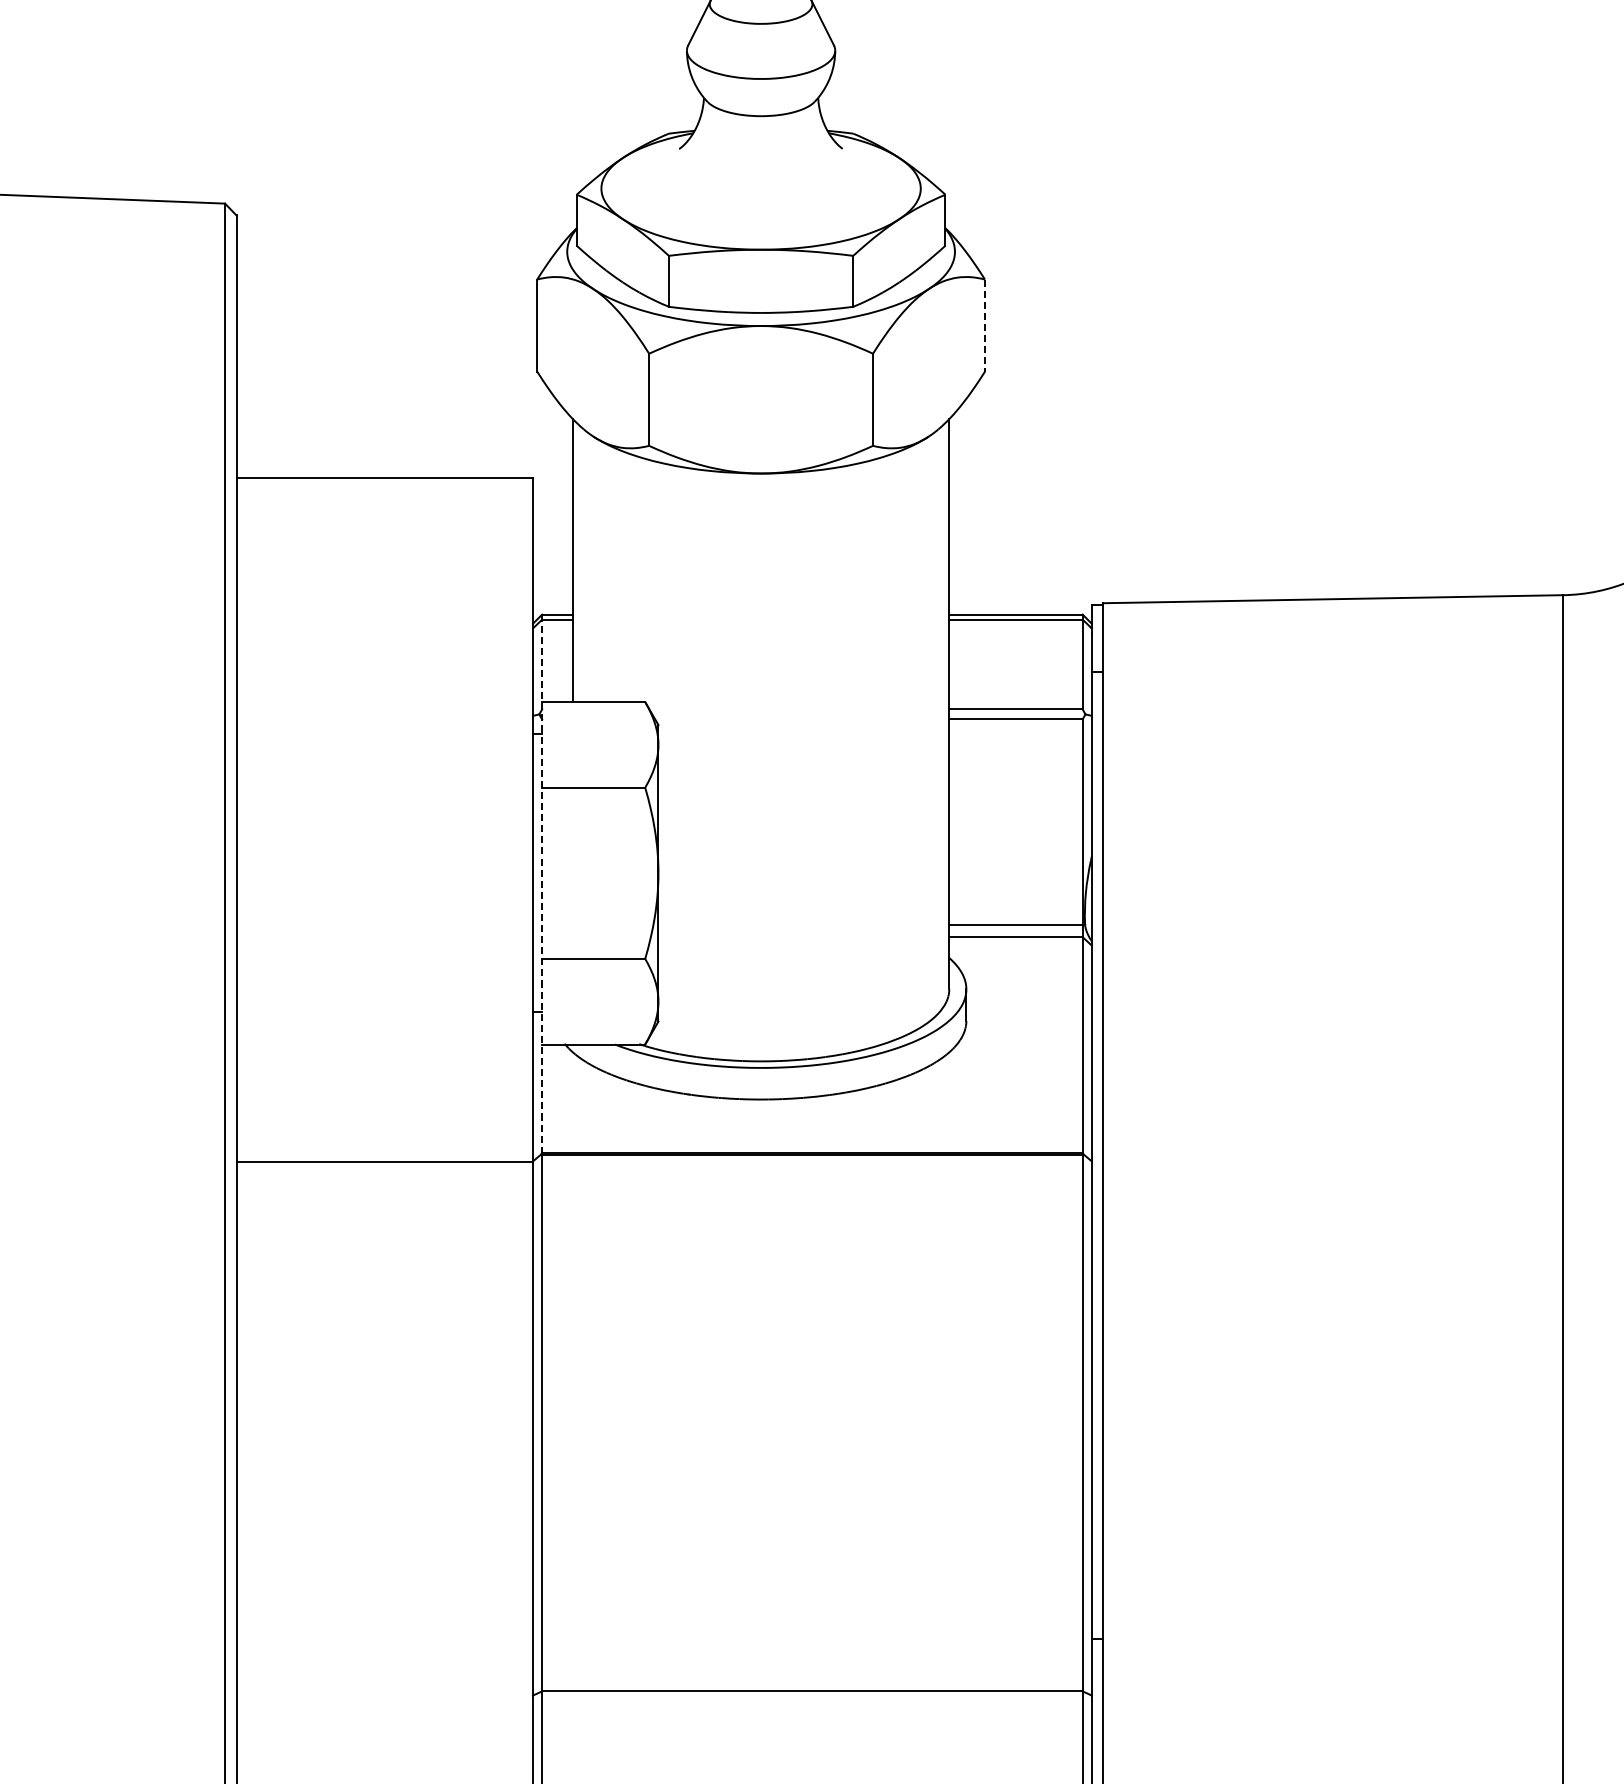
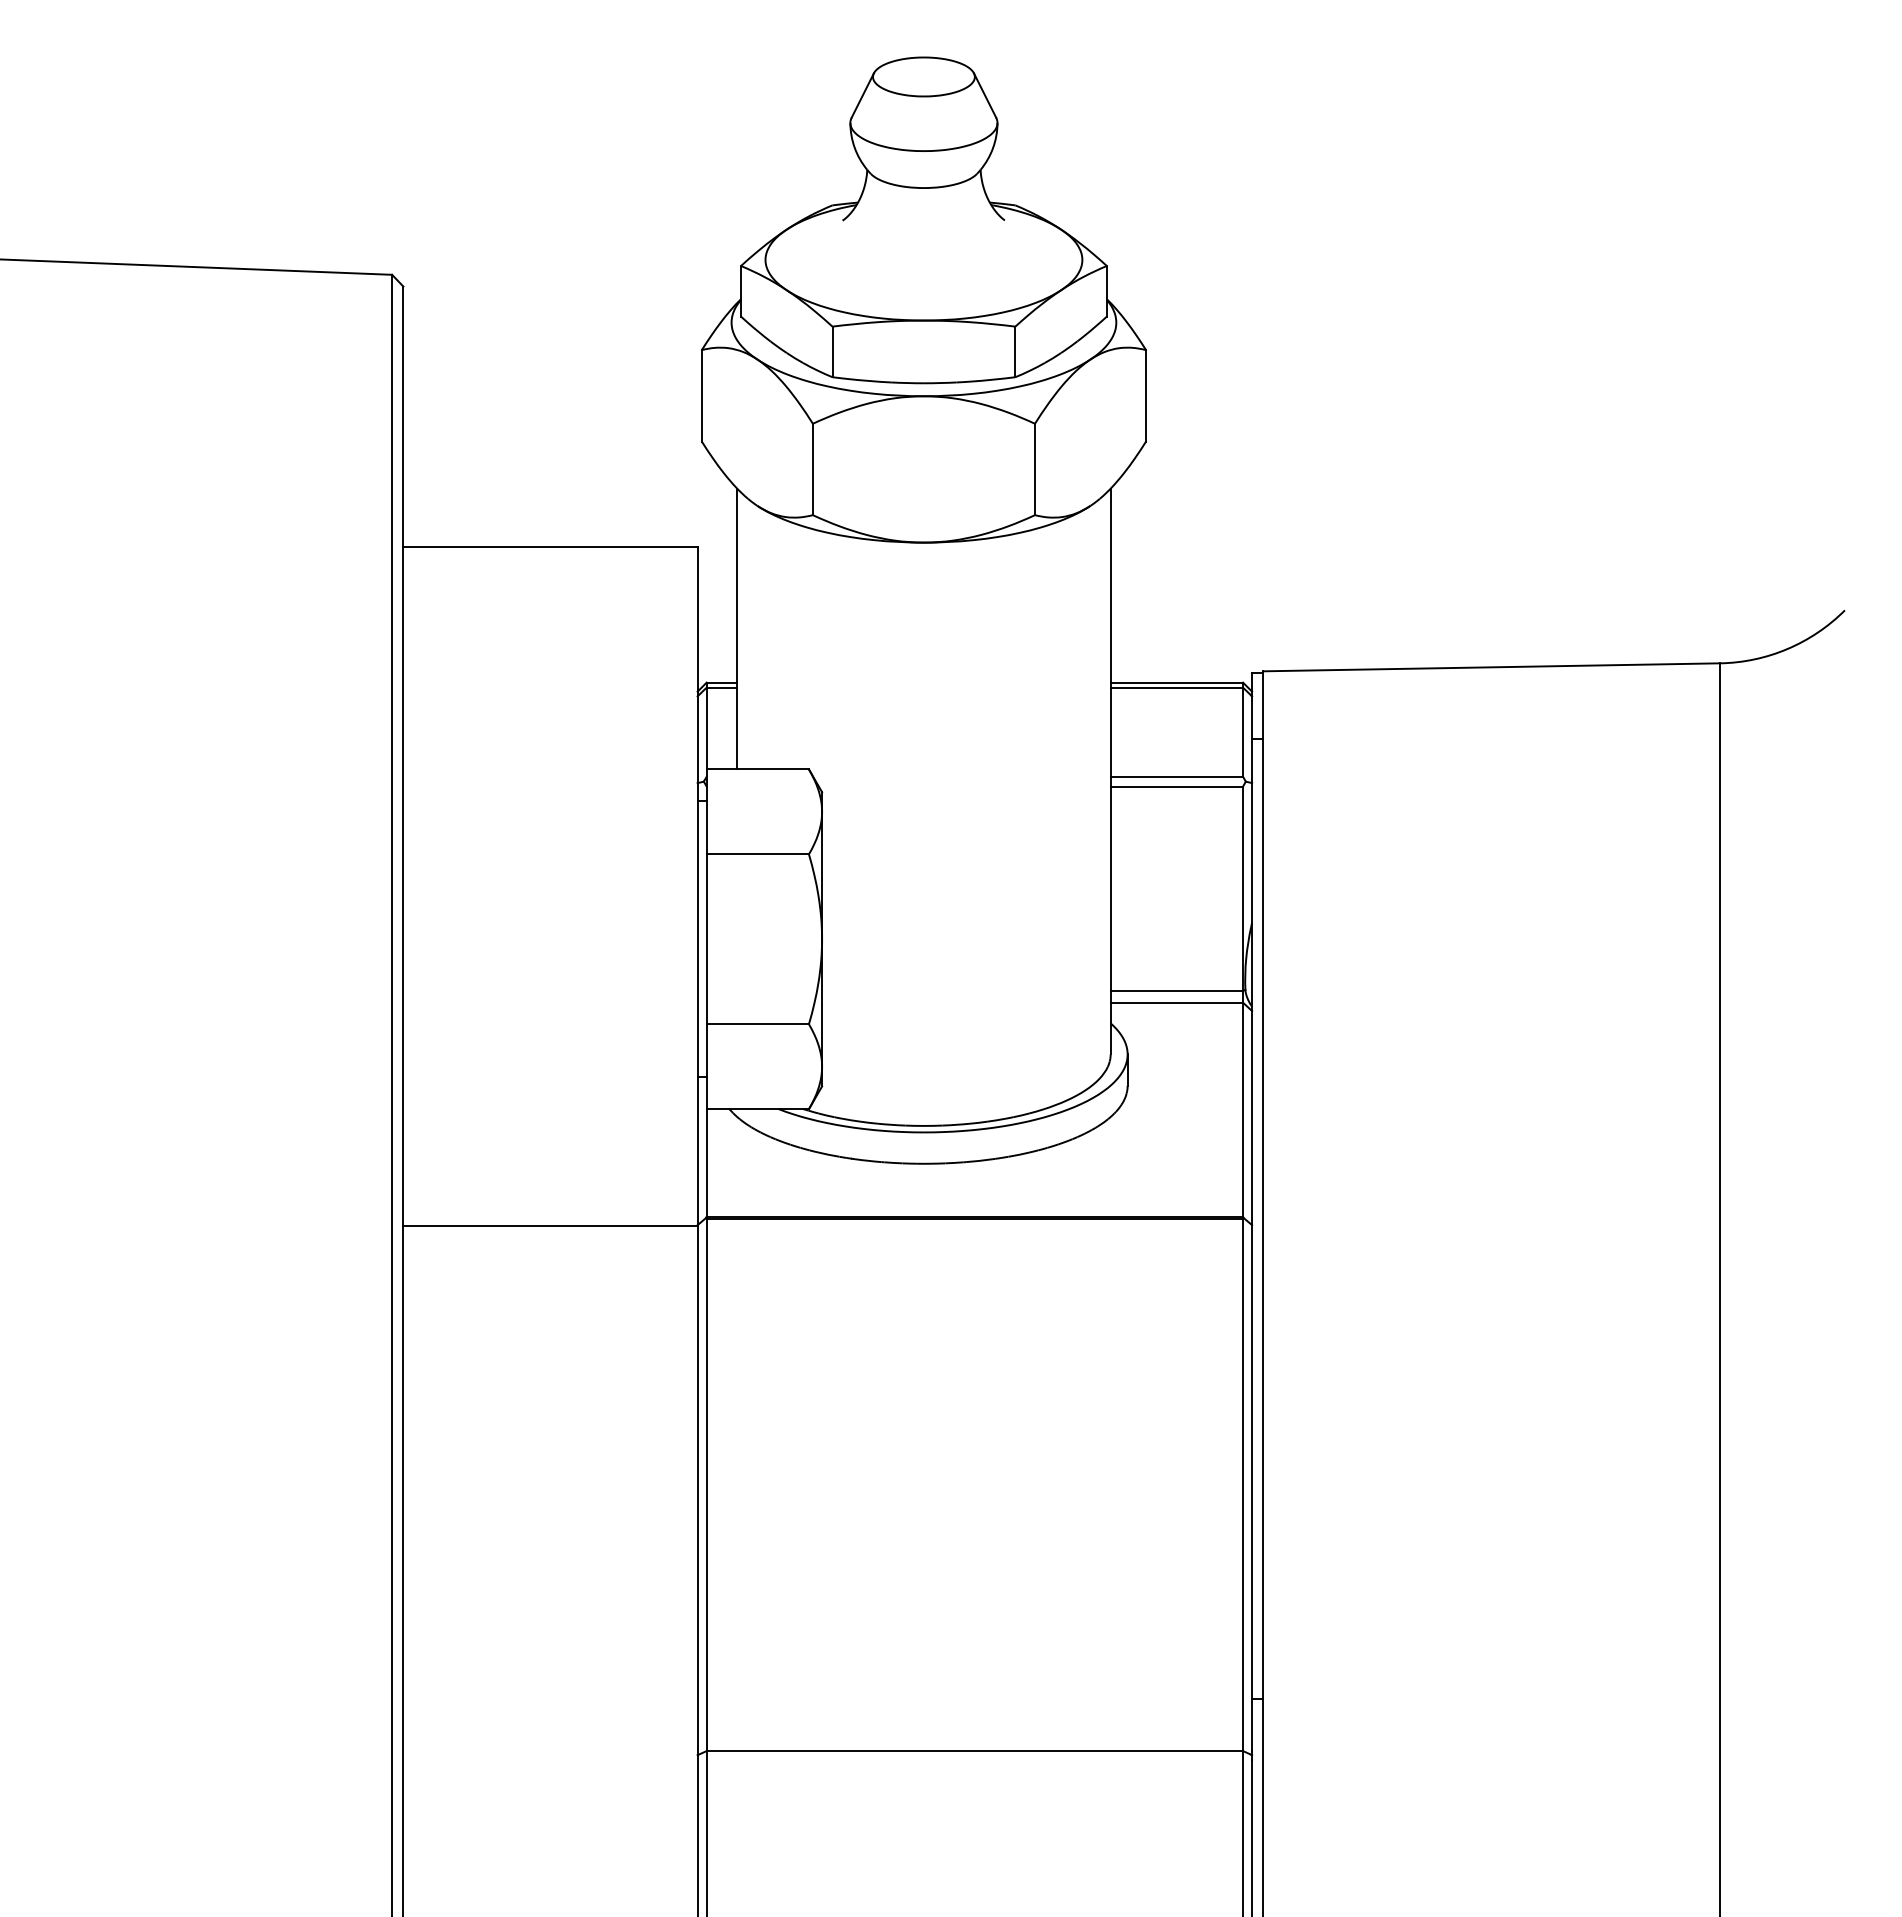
line: (985, 325) -> (1146, 395), dashed -> solid
line: (541, 884) -> (706, 950), dashed -> solid

